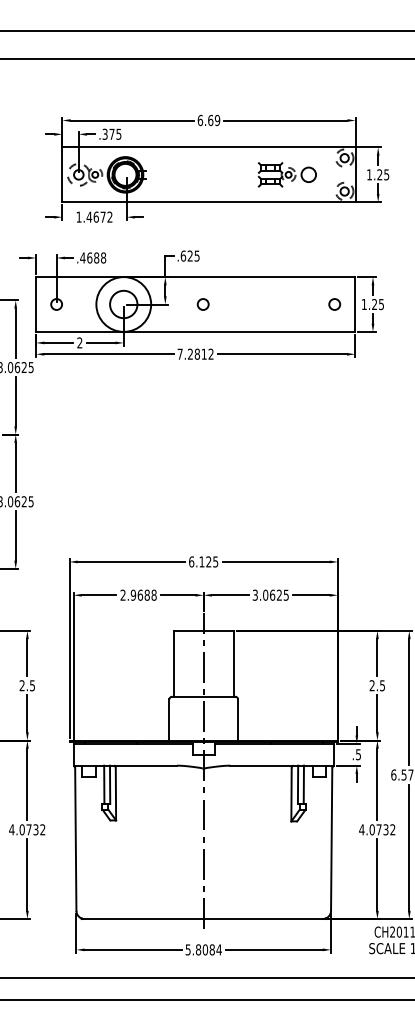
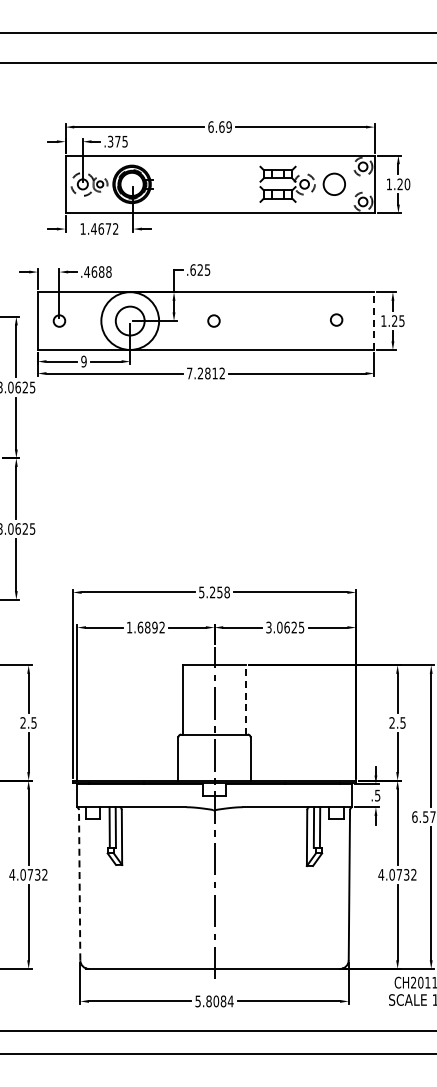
part: (287, 174) -> (302, 184), size x1.4
text: (386, 174) -> (407, 184), 1.25 -> 1.20
circle: (334, 303) -> (336, 319), moved
line: (355, 304) -> (374, 321), solid -> dashed
text: (79, 342) -> (83, 361), 2 -> 9
text: (203, 561) -> (214, 592), 6.125 -> 5.258
text: (138, 595) -> (145, 627), 2.9688 -> 1.6892
line: (234, 663) -> (246, 699), solid -> dashed
line: (75, 838) -> (79, 884), solid -> dashed

